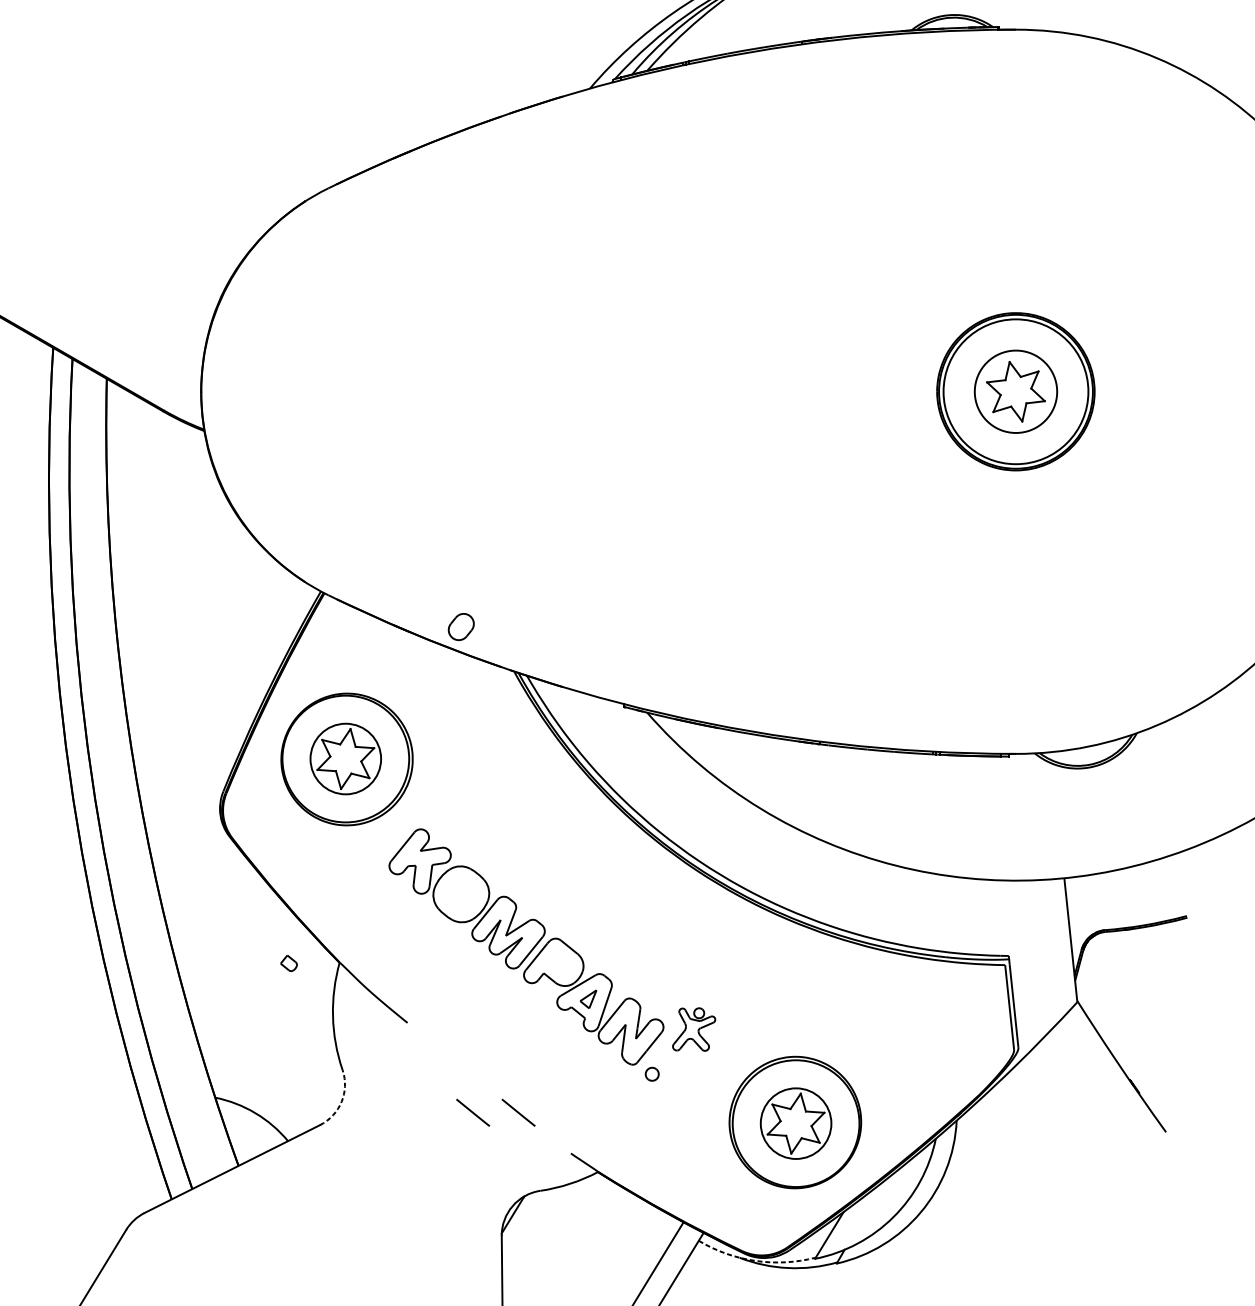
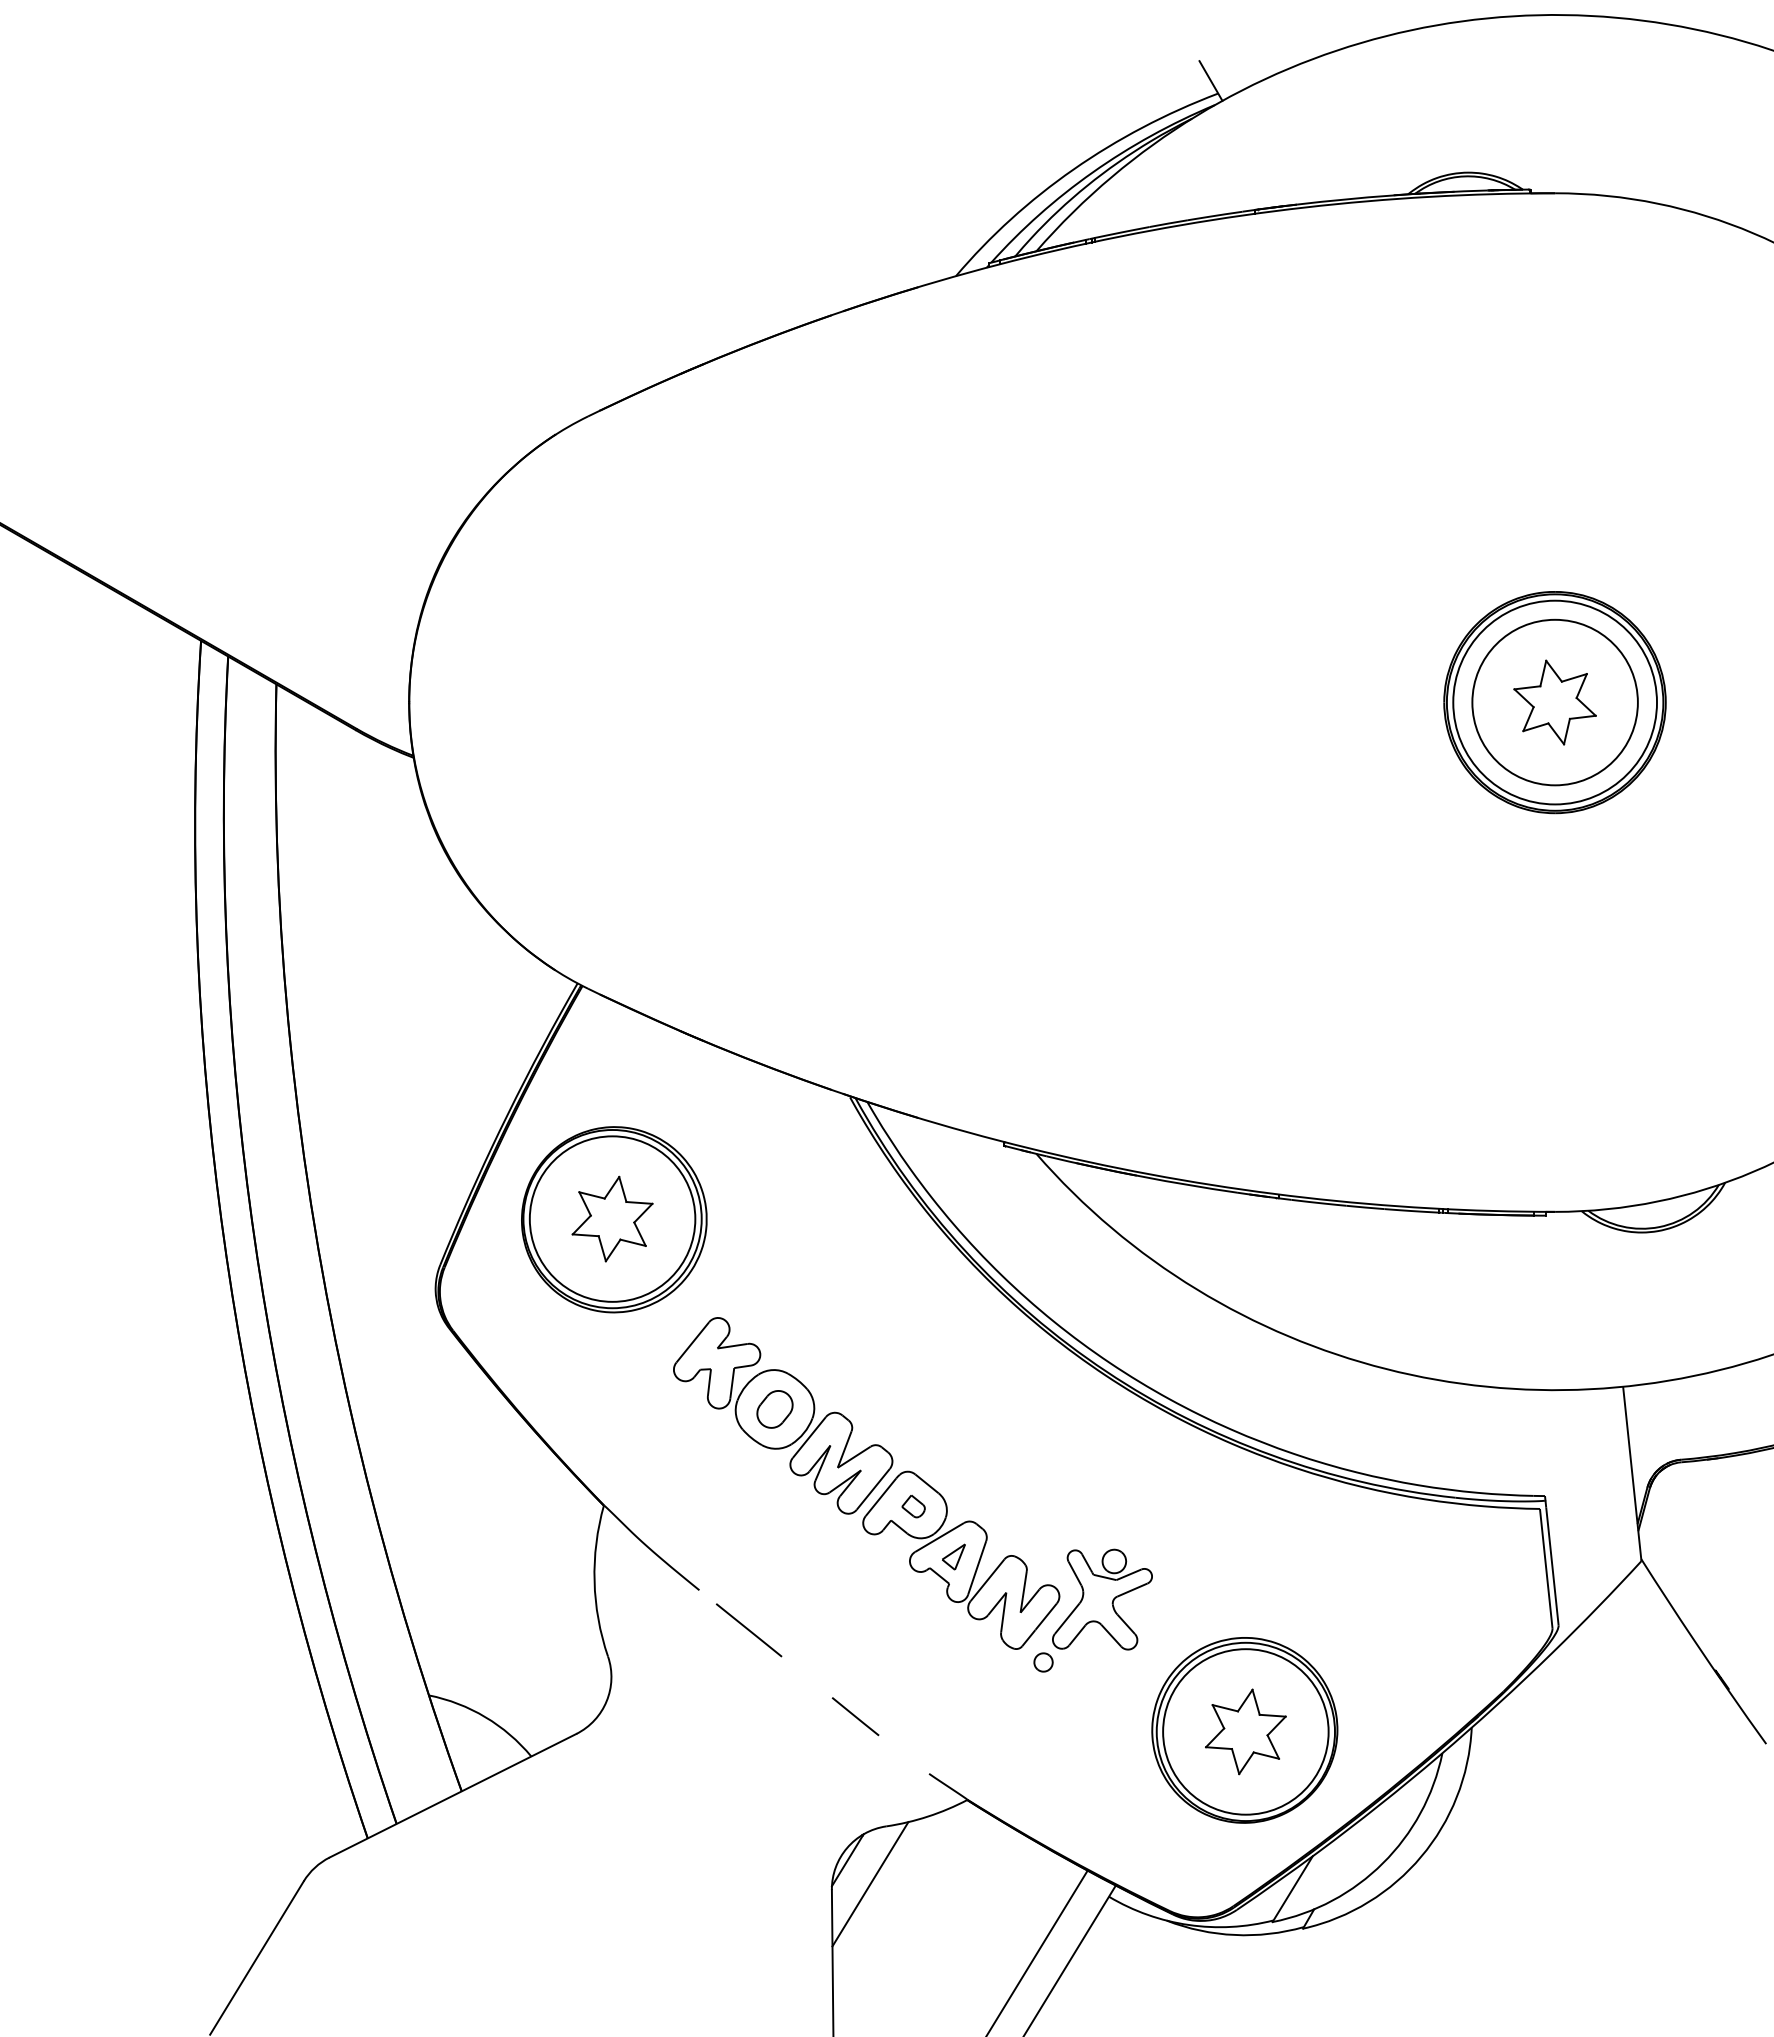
circle: (1015, 391) -> (1554, 702), size x1.43
part: (460, 627) -> (774, 1409), moved
circle: (345, 758) -> (612, 1218), size x1.67
part: (288, 963) -> (913, 1506), moved
part: (694, 1029) -> (1102, 1599), size x1.67
line: (442, 1051) -> (748, 1630), added
arc: (341, 1102) -> (606, 1701), dashed -> solid
line: (473, 1112) -> (791, 1716), removed
circle: (795, 1123) -> (1245, 1731), size x1.67
line: (529, 1232) -> (870, 1884), added
arc: (755, 1261) -> (1188, 1925), dashed -> solid

